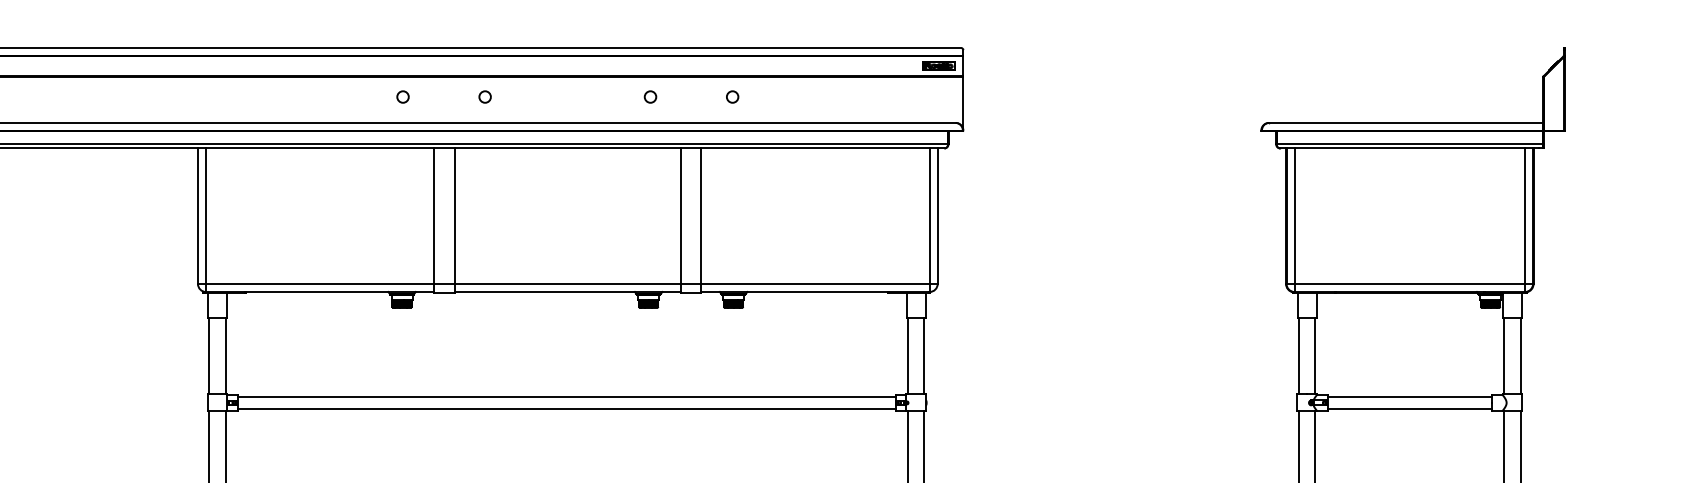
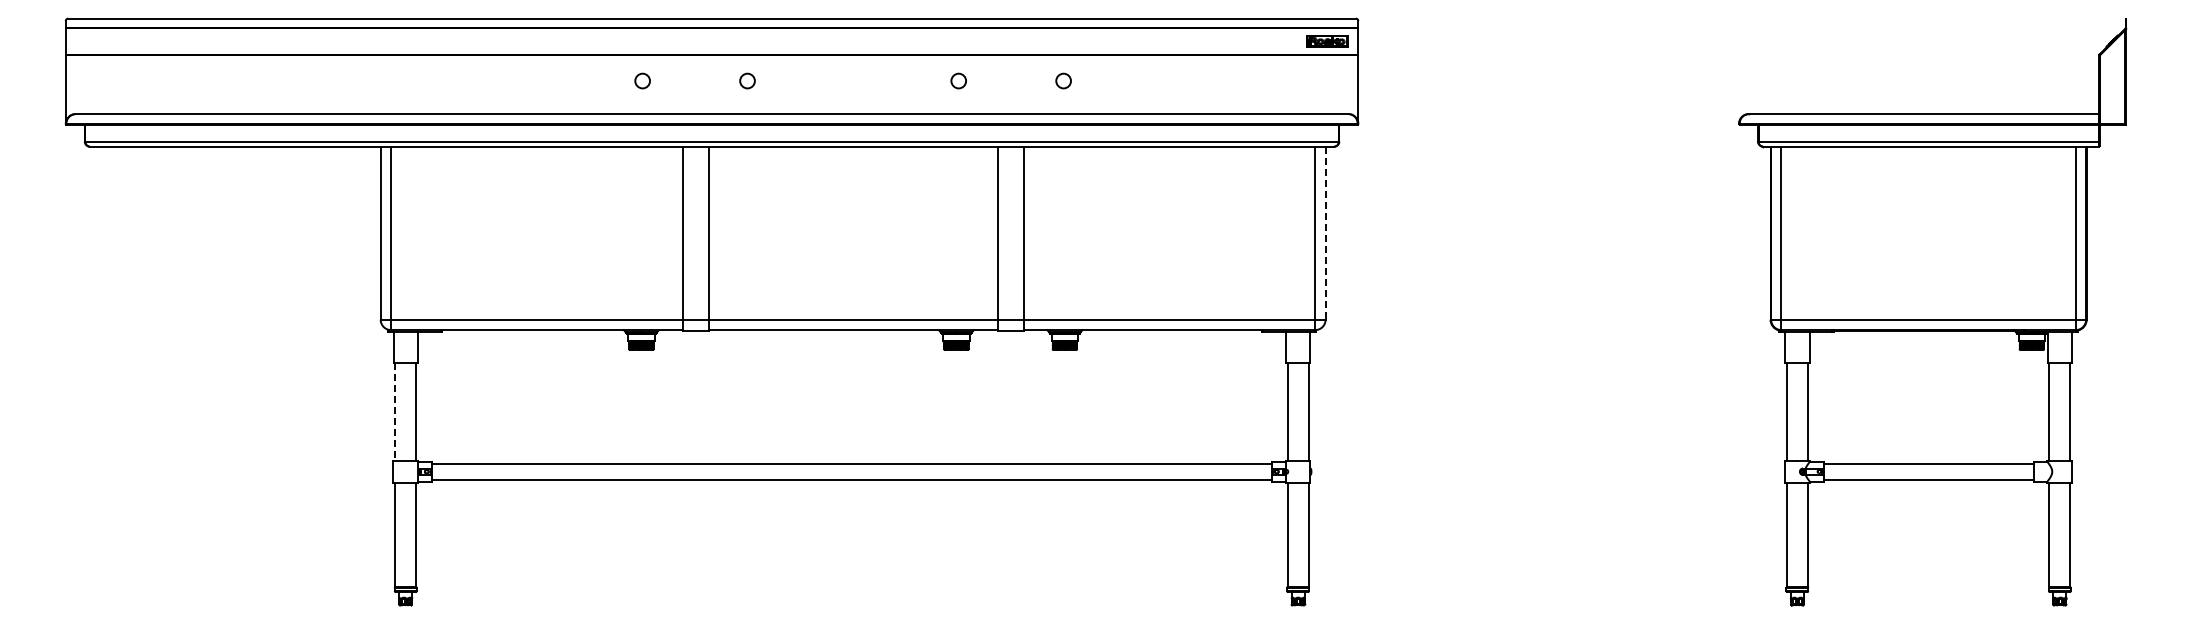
line: (937, 216) -> (1325, 233), solid -> dashed
line: (209, 356) -> (395, 412), solid -> dashed

